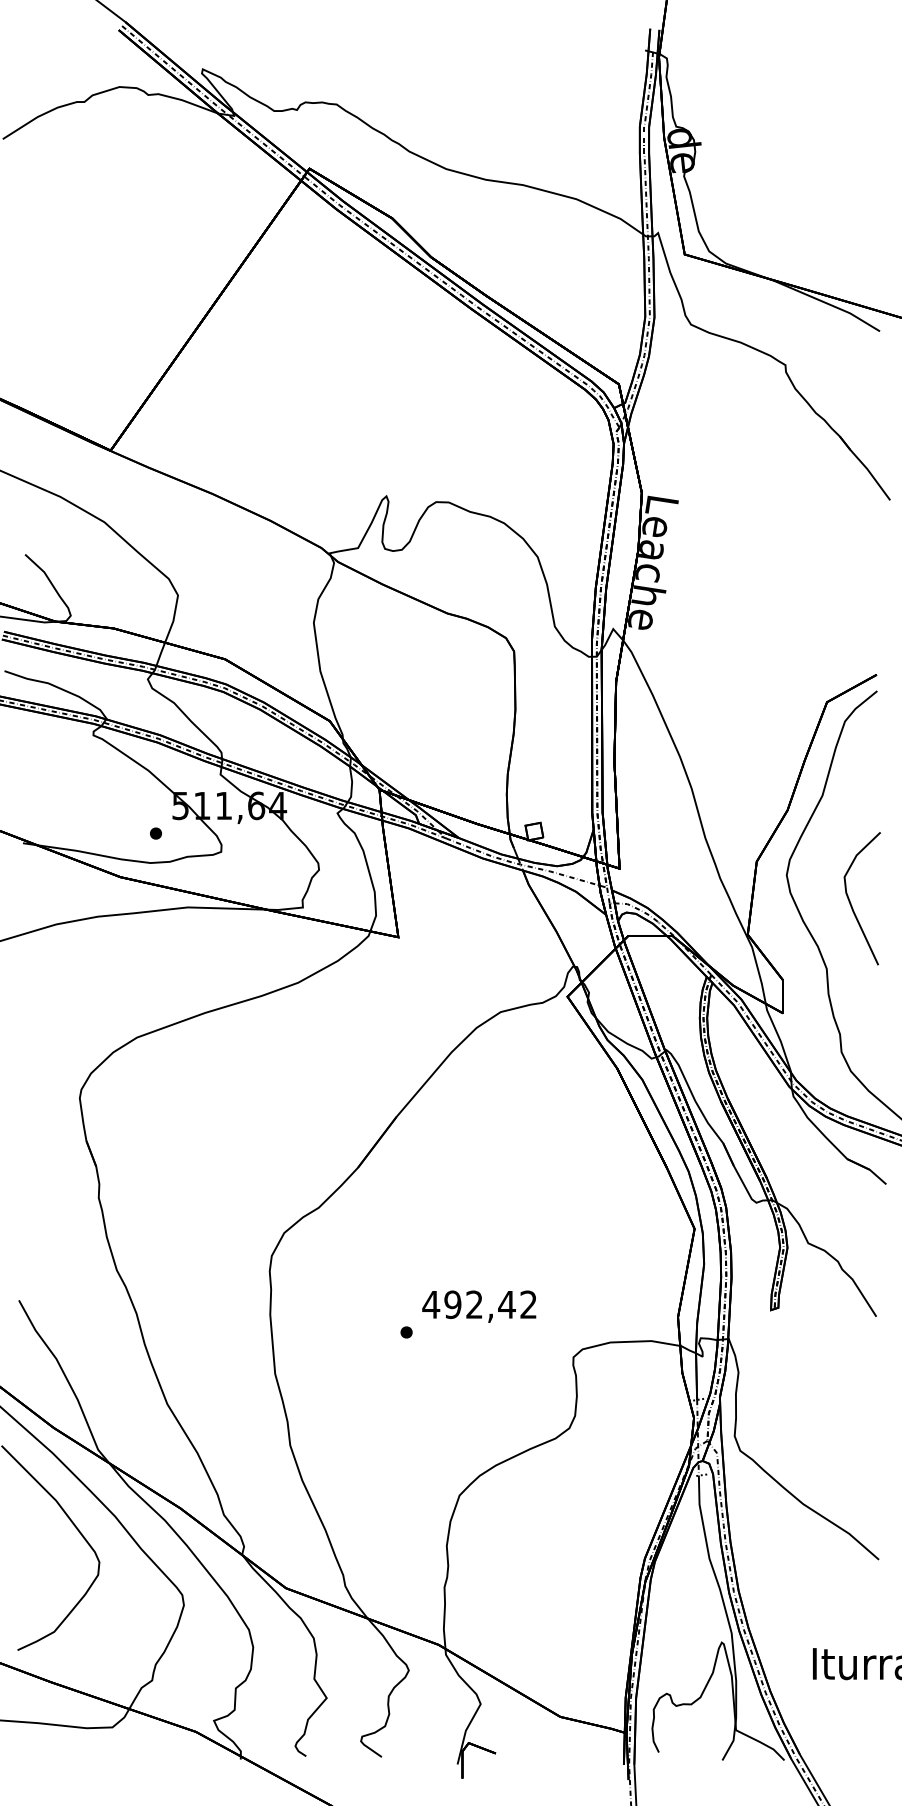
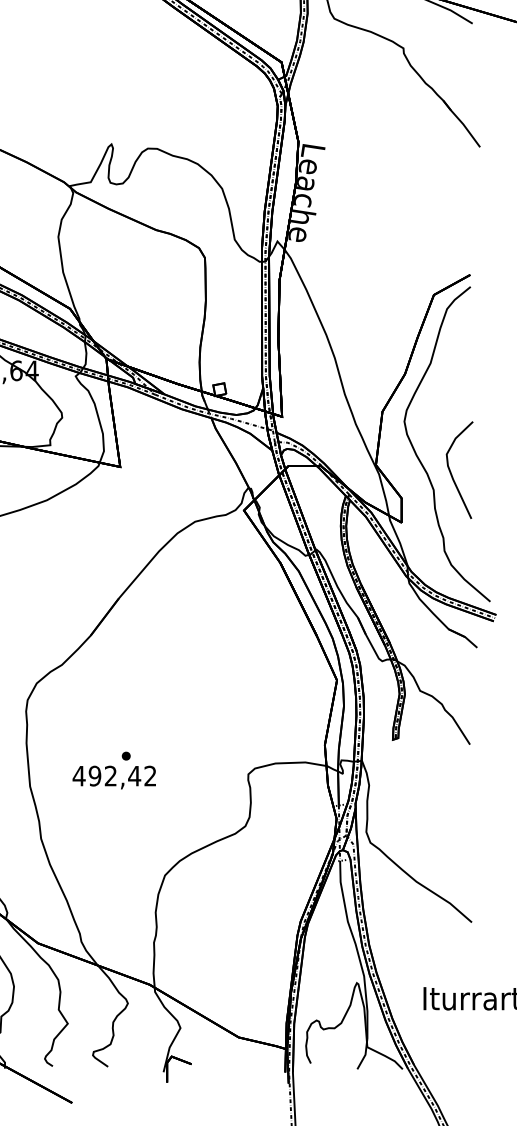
curve: (850, 900) -> (451, 471), moved
text: (479, 1306) -> (114, 777), moved

